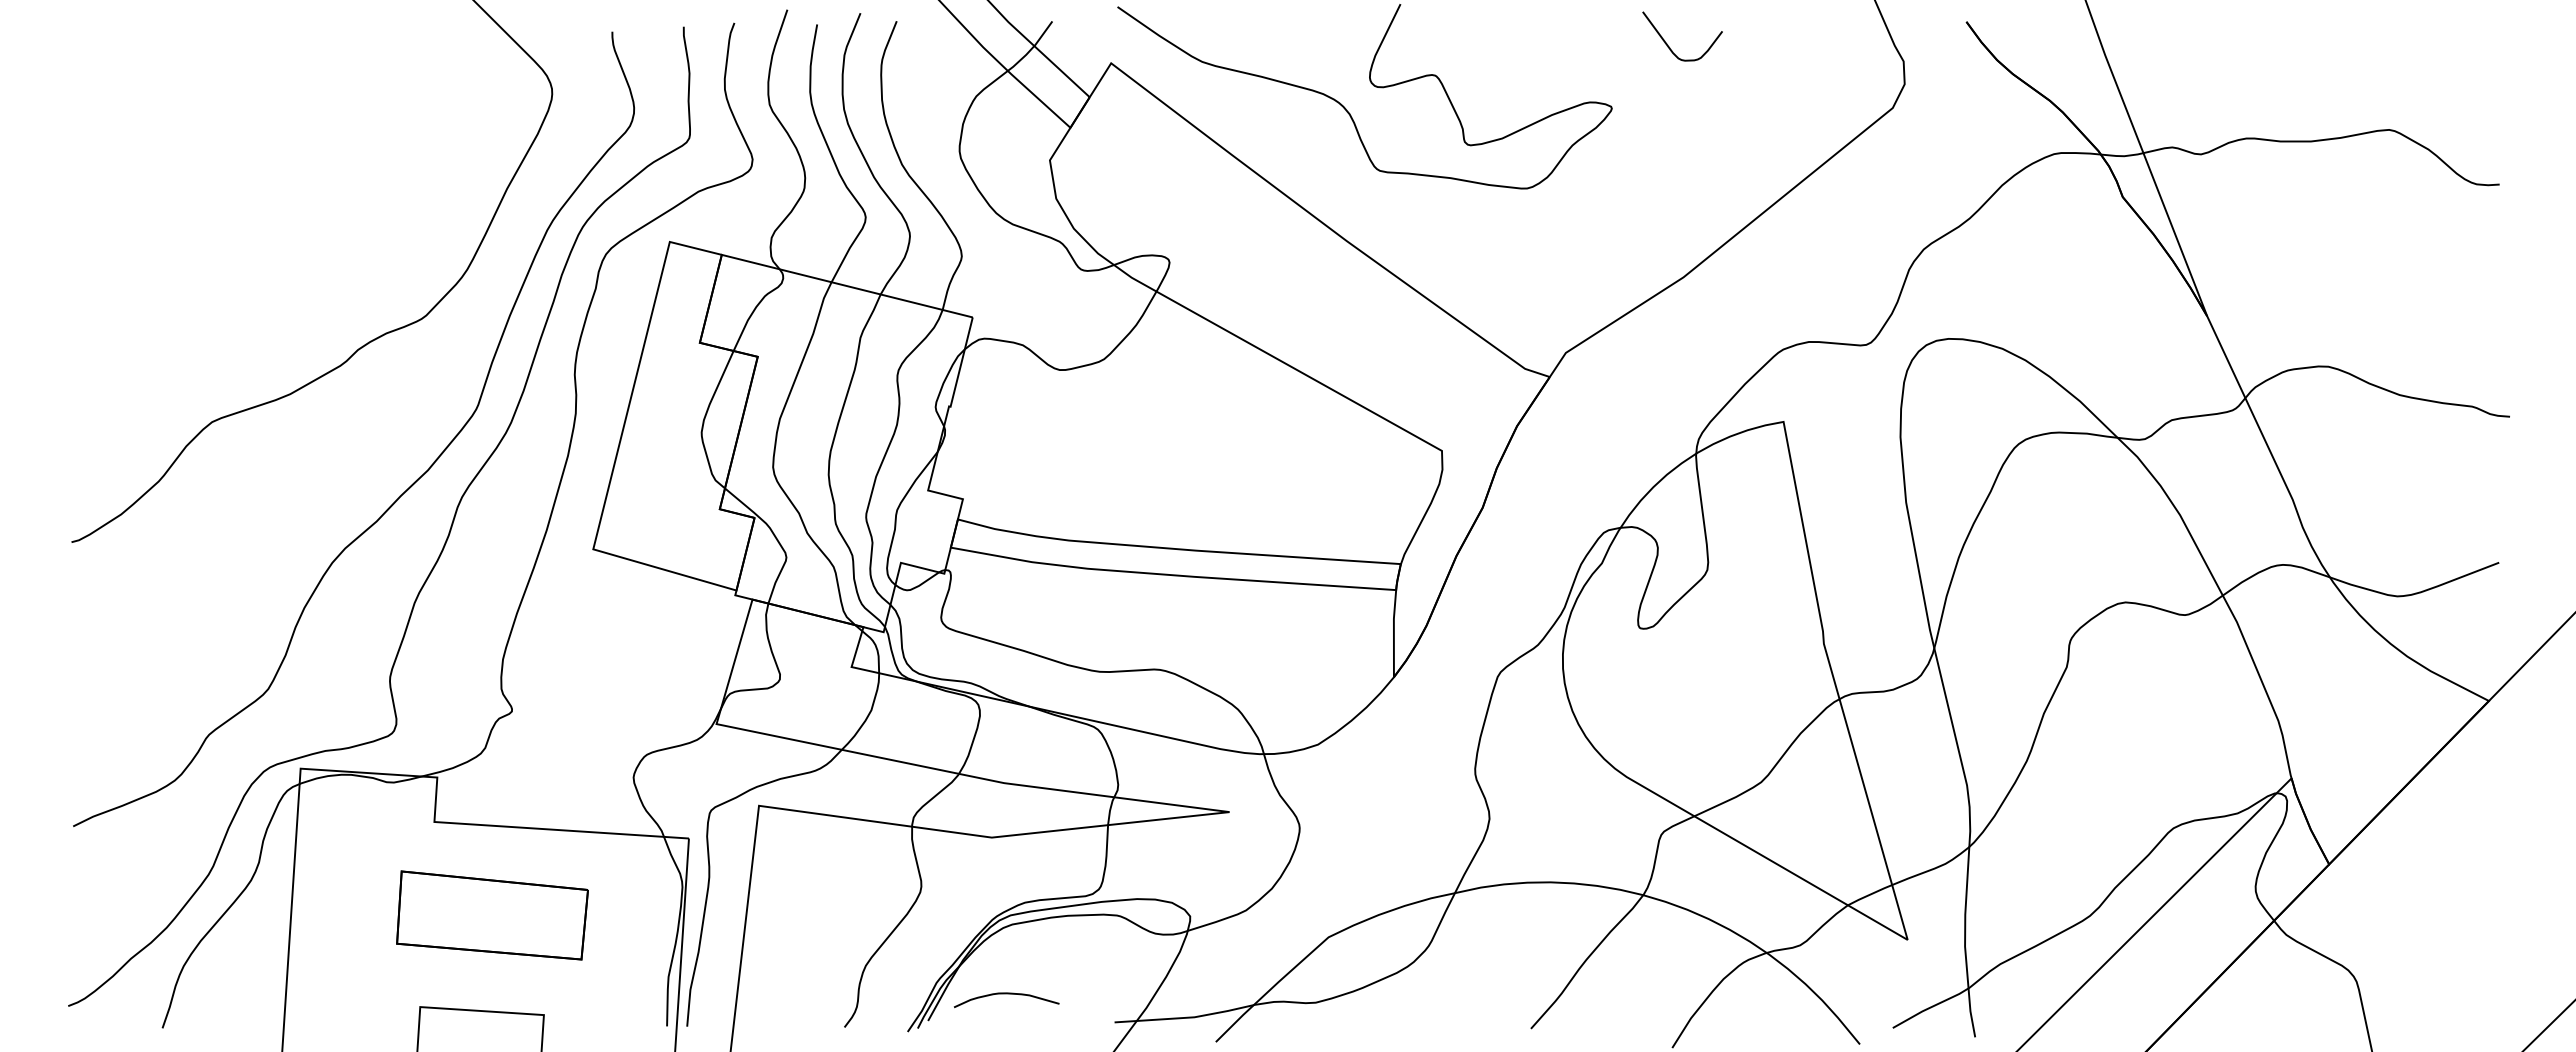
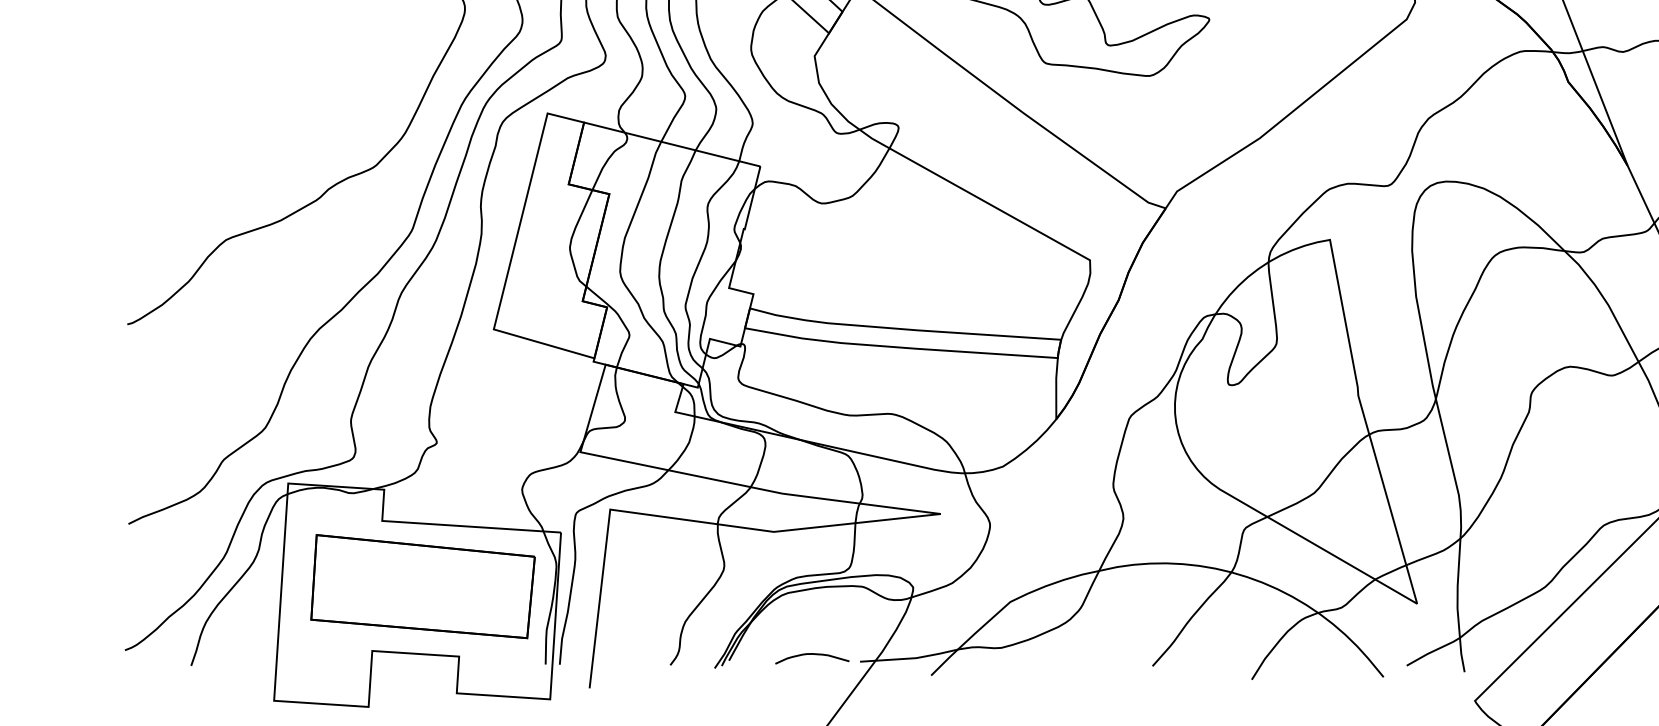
part: (492, 915) -> (423, 586), size x1.67
curve: (1006, 994) -> (812, 654), moved

